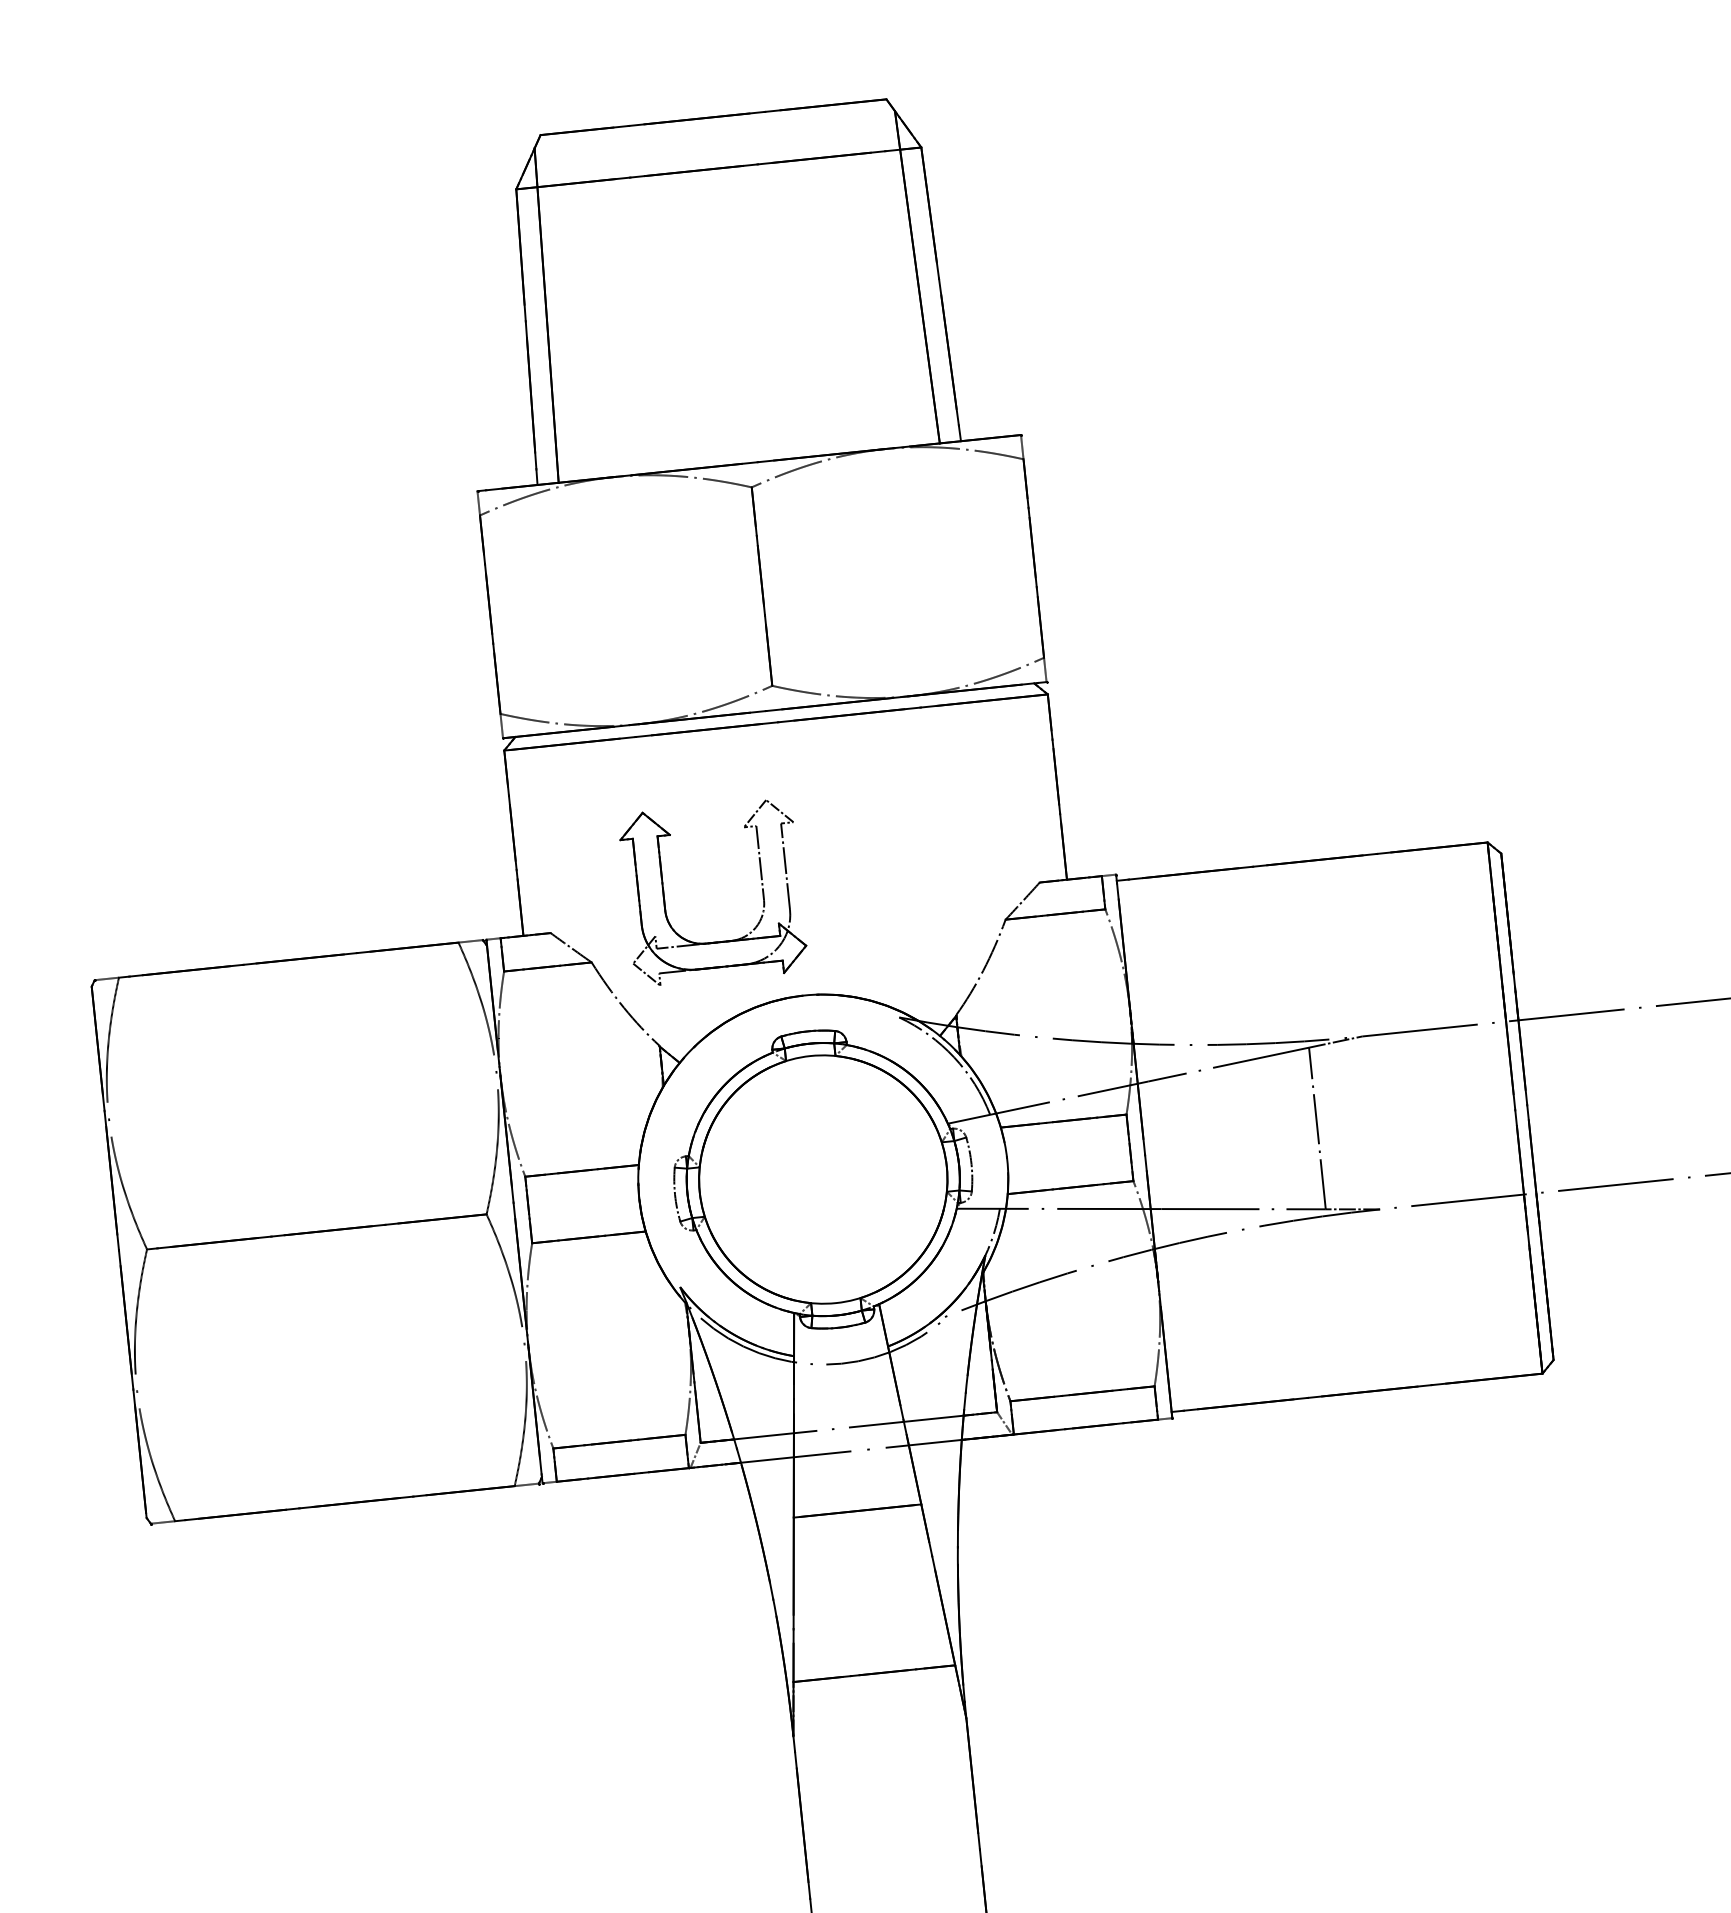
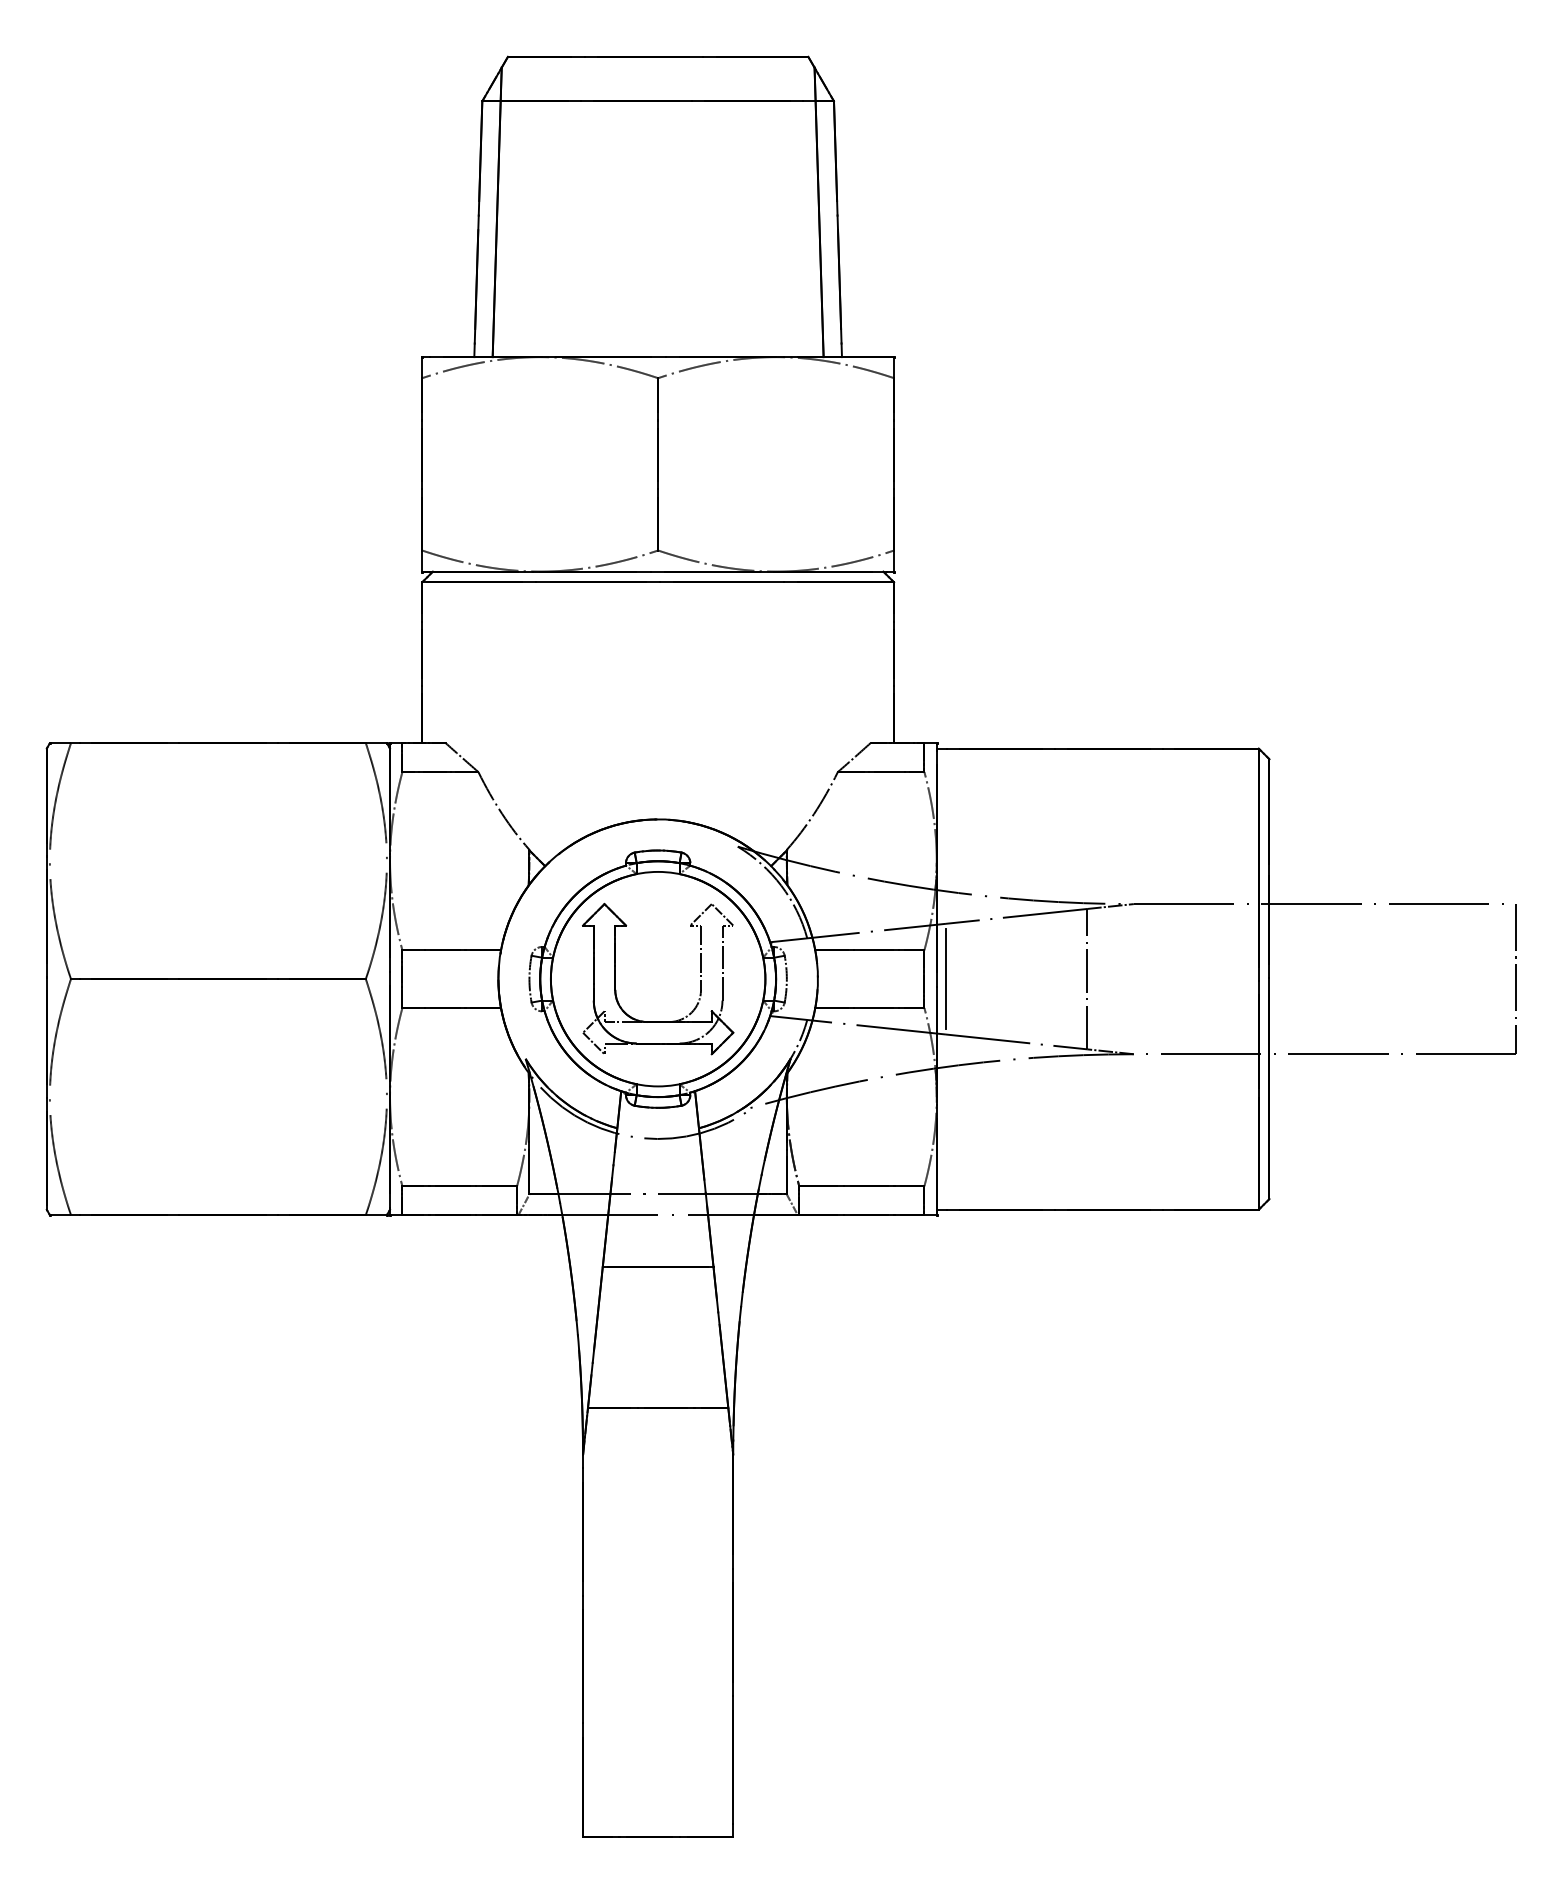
part: (761, 884) -> (700, 976), moved
line: (1154, 1144) -> (945, 978), added

